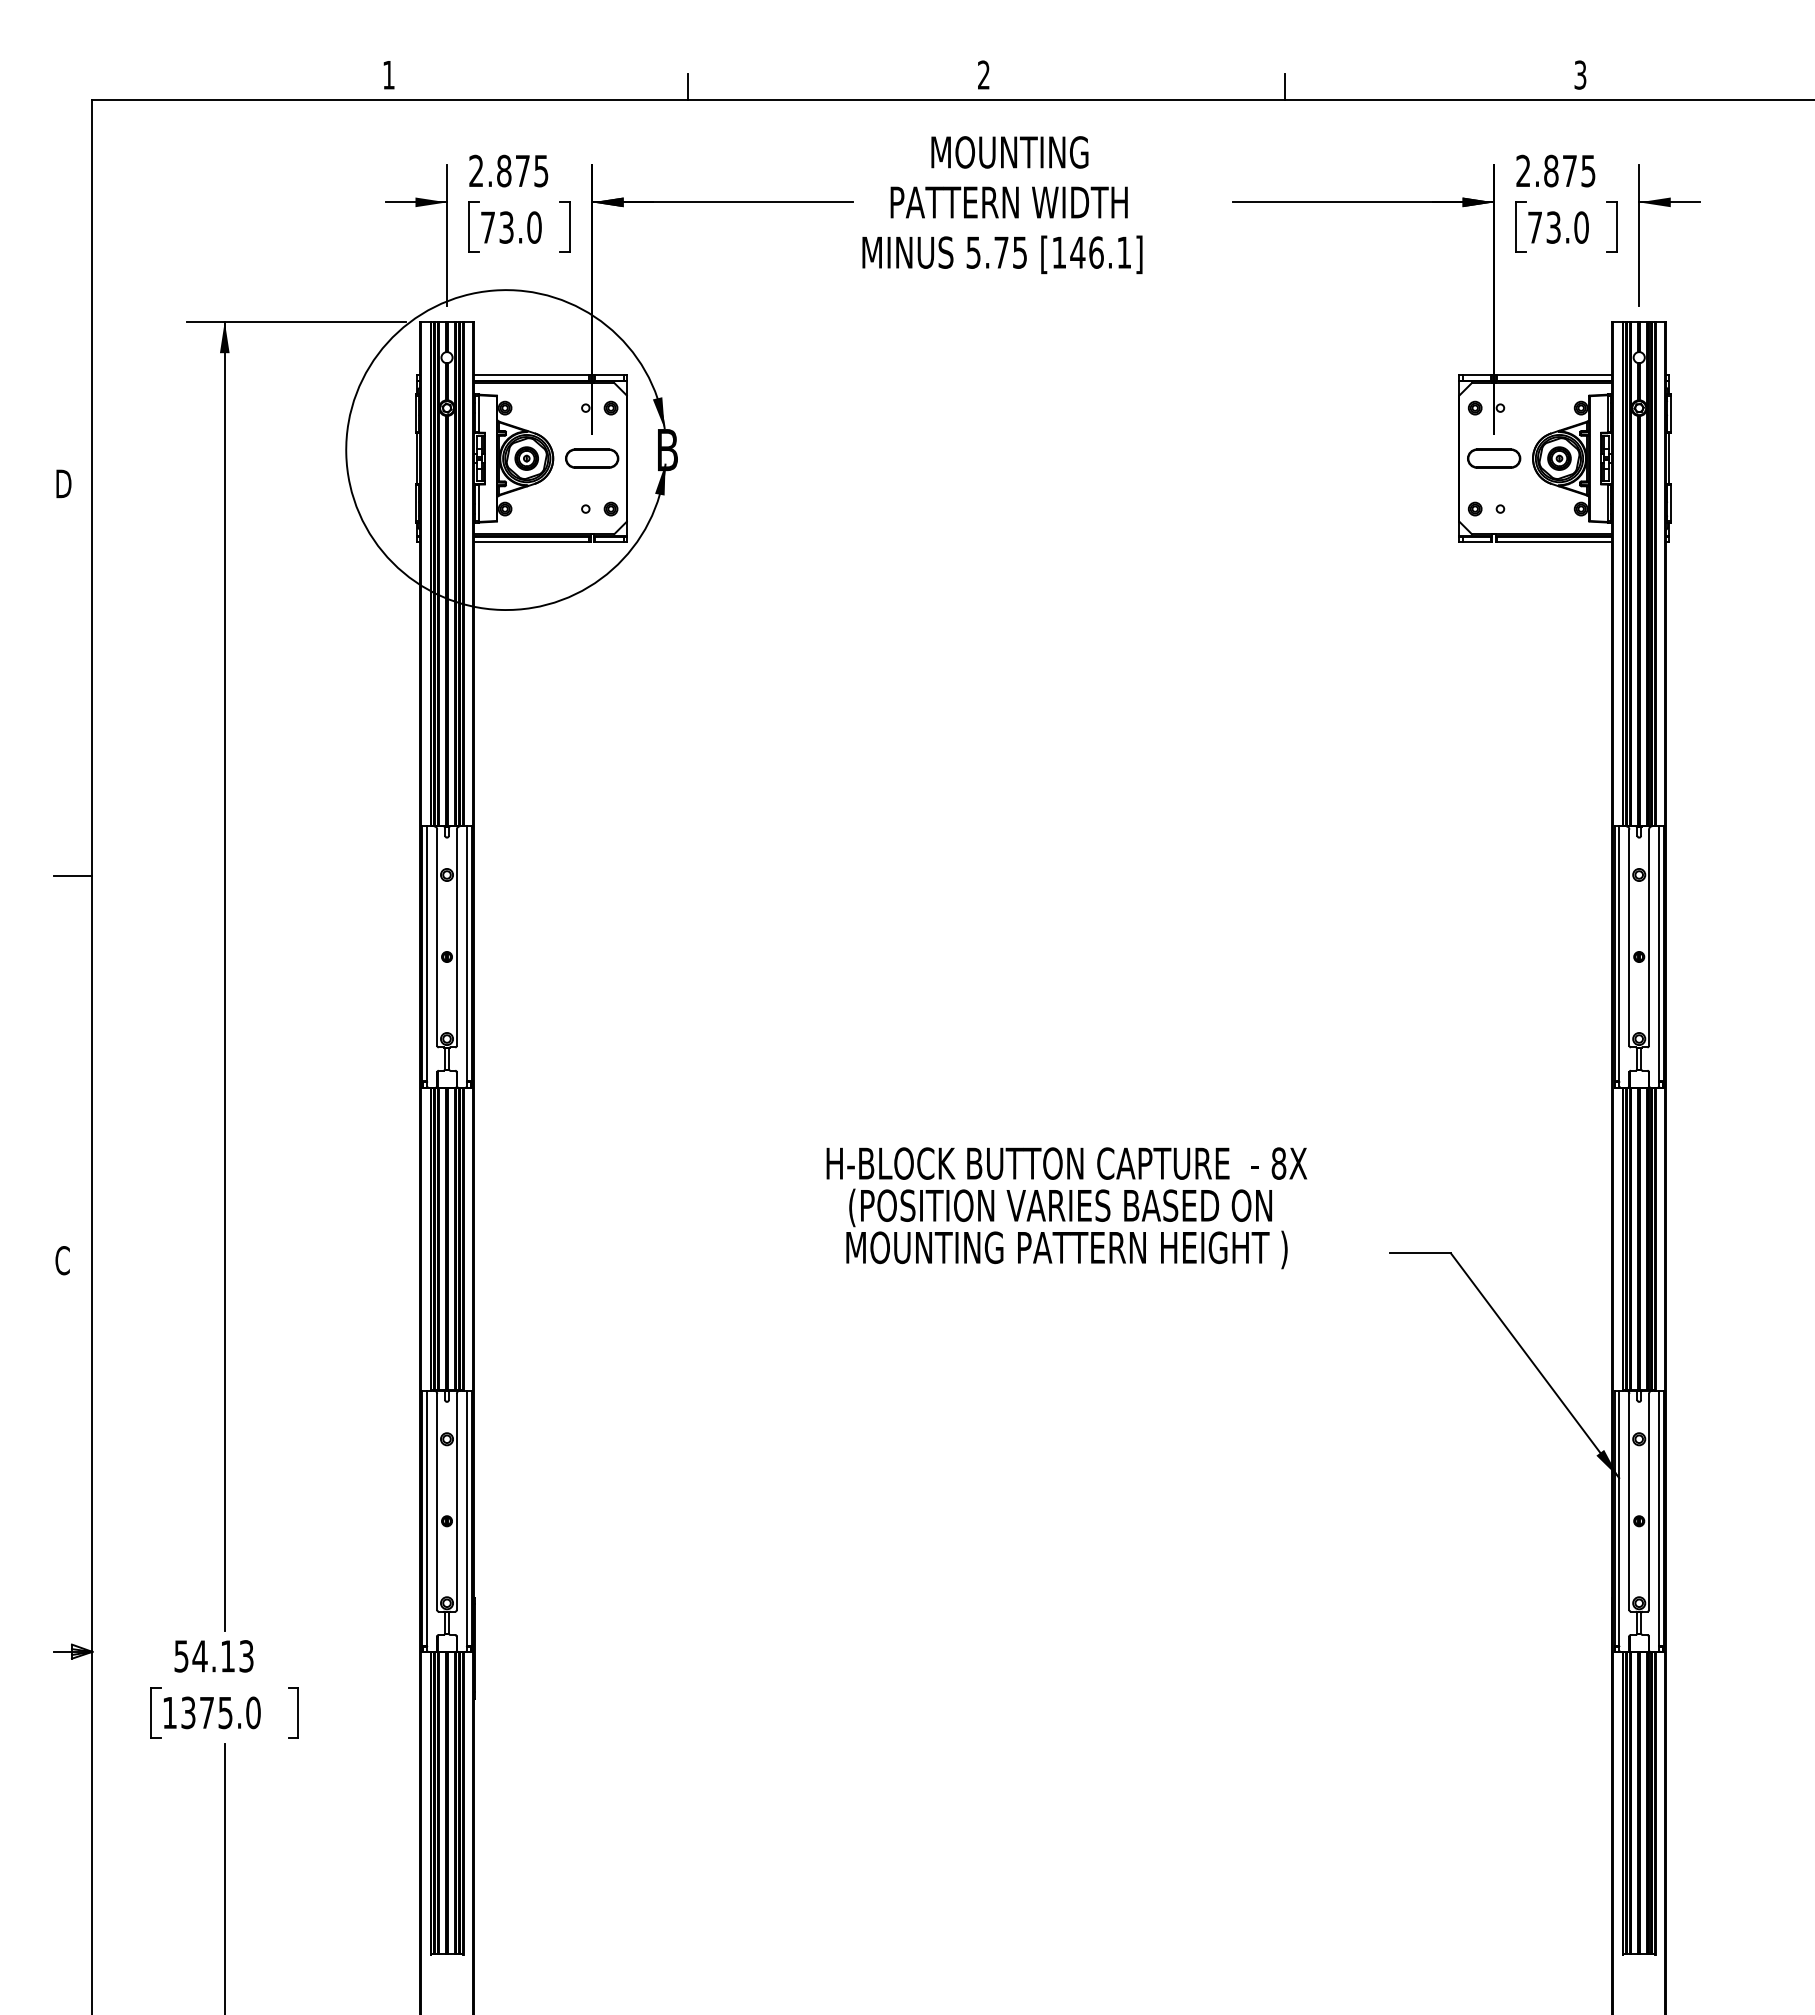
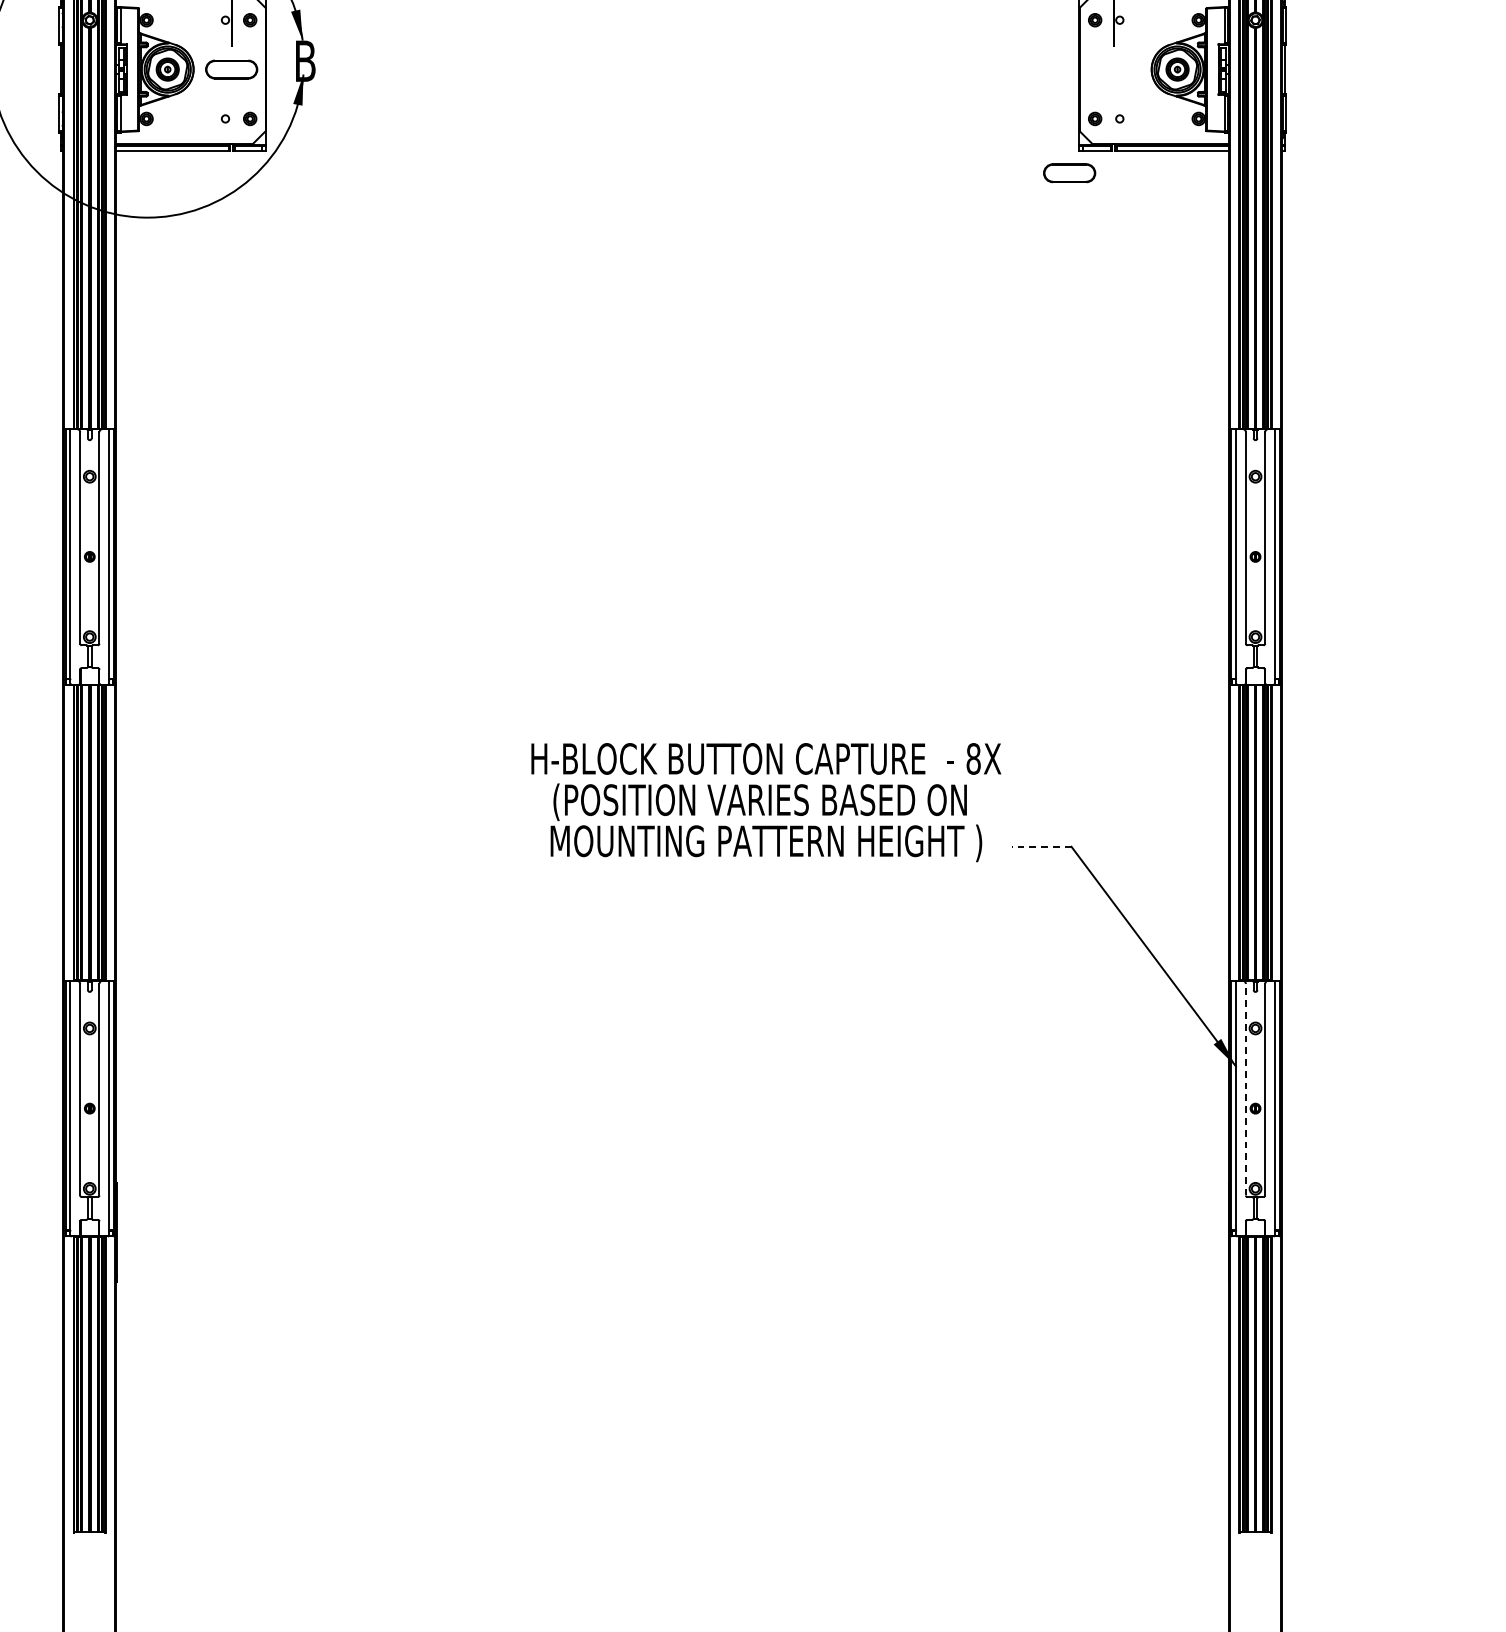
part: (1494, 458) -> (1070, 173), moved
text: (1066, 1208) -> (765, 802), moved
line: (1420, 1253) -> (1041, 846), solid -> dashed
line: (1629, 1501) -> (1246, 1089), solid -> dashed

